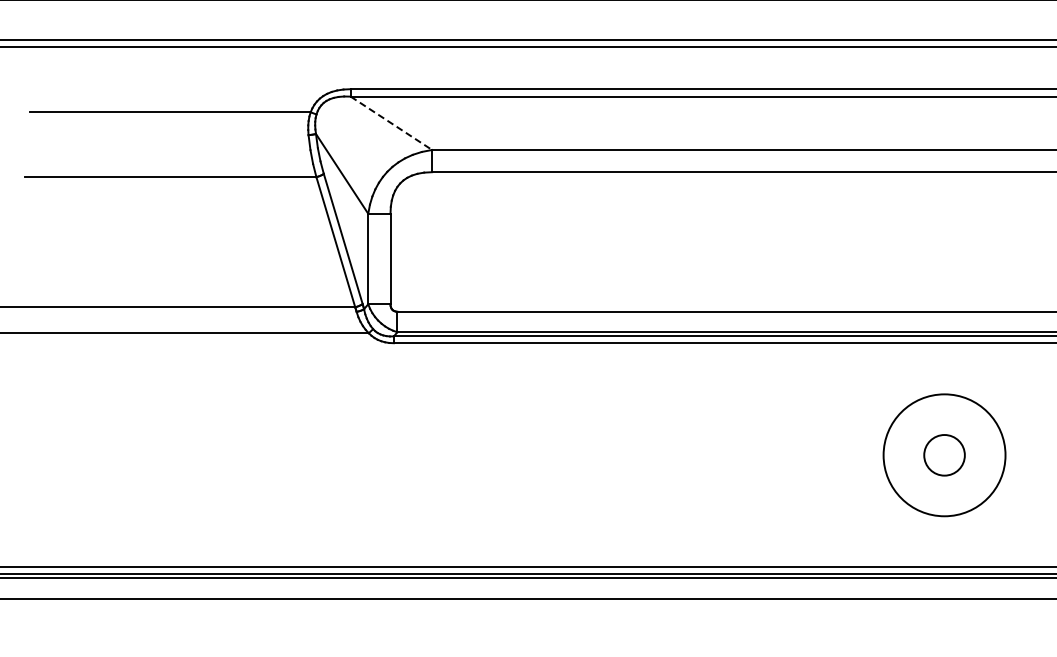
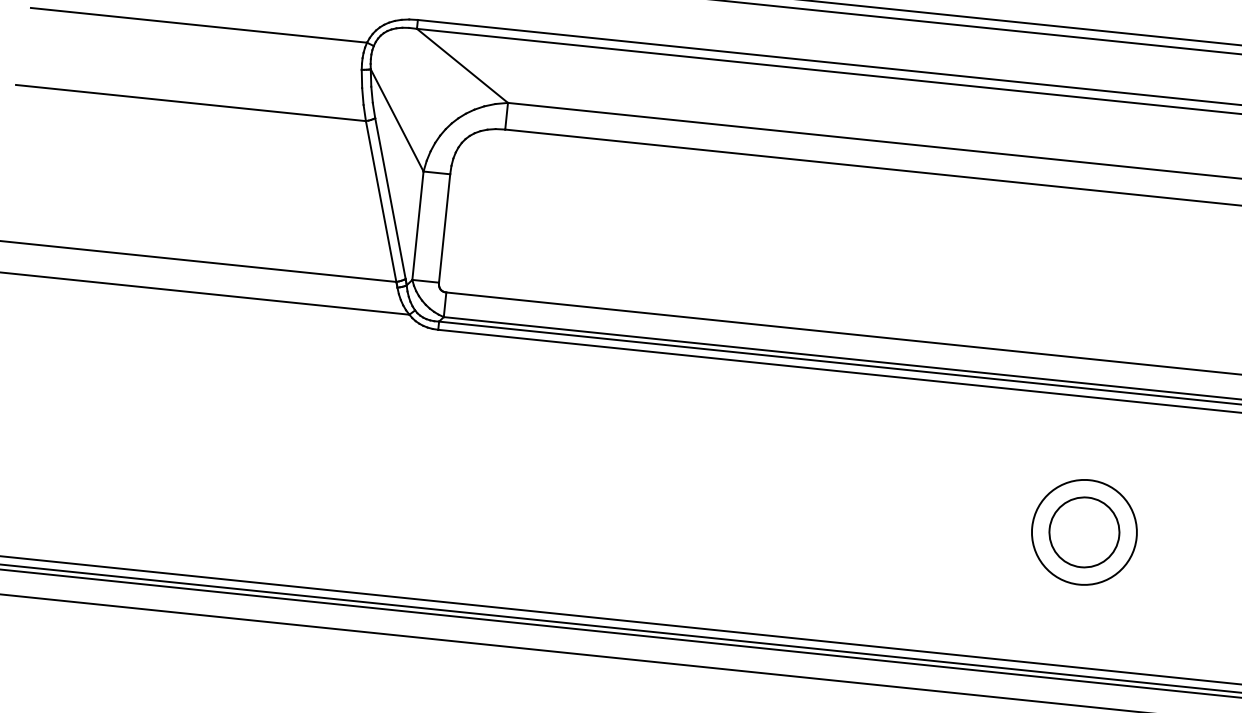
line: (391, 123) -> (462, 66), dashed -> solid
circle: (944, 454) -> (1084, 531), size x0.71
circle: (944, 455) -> (1084, 532), size x1.43

